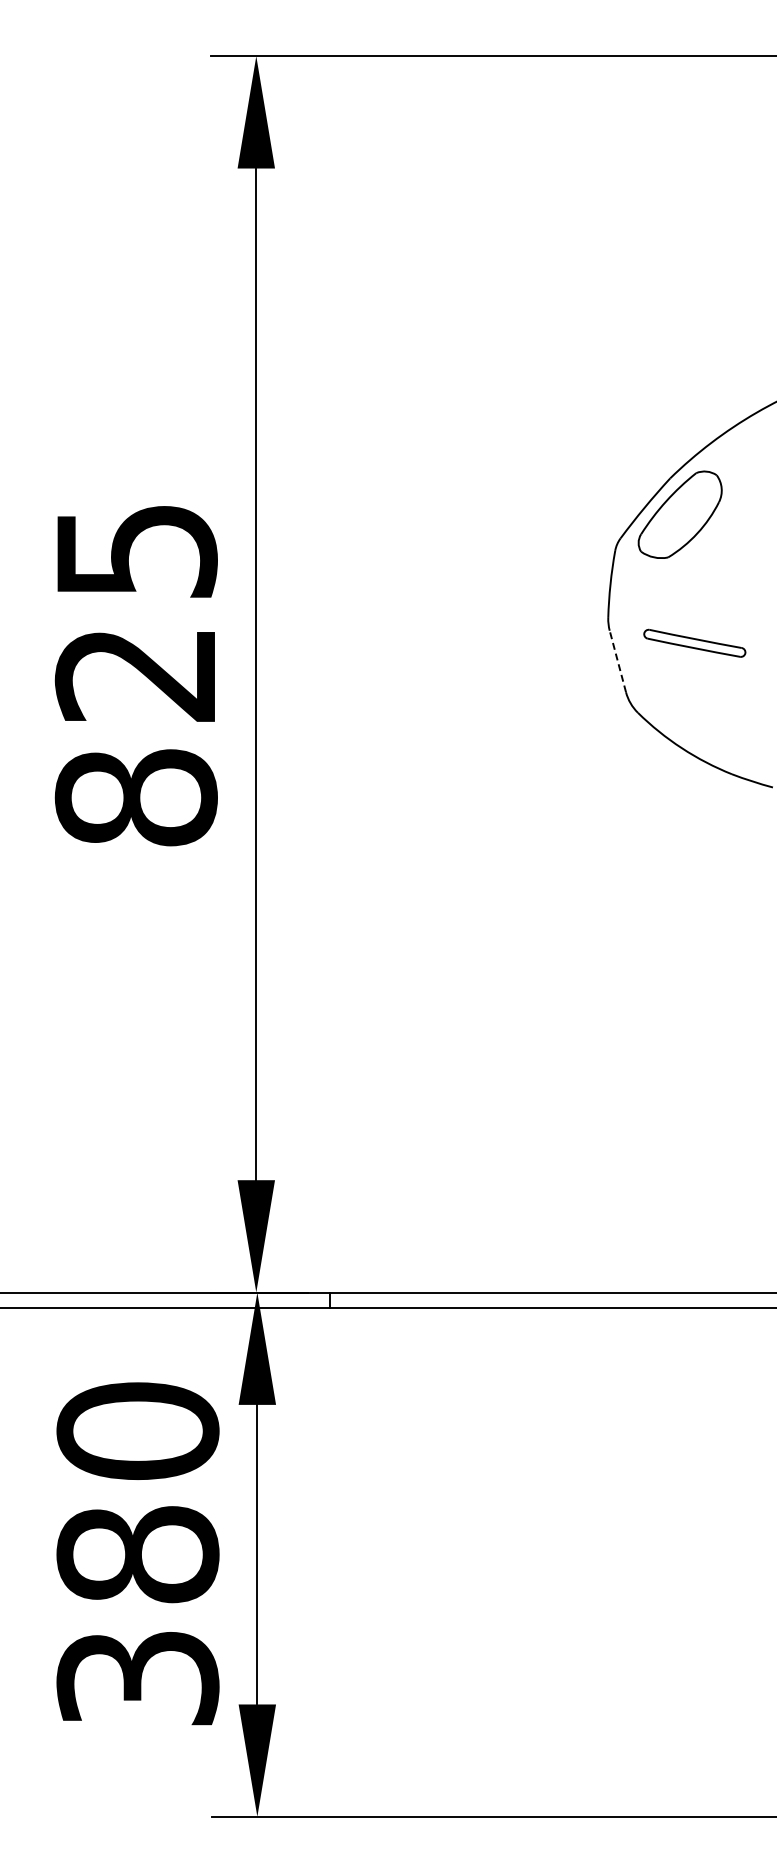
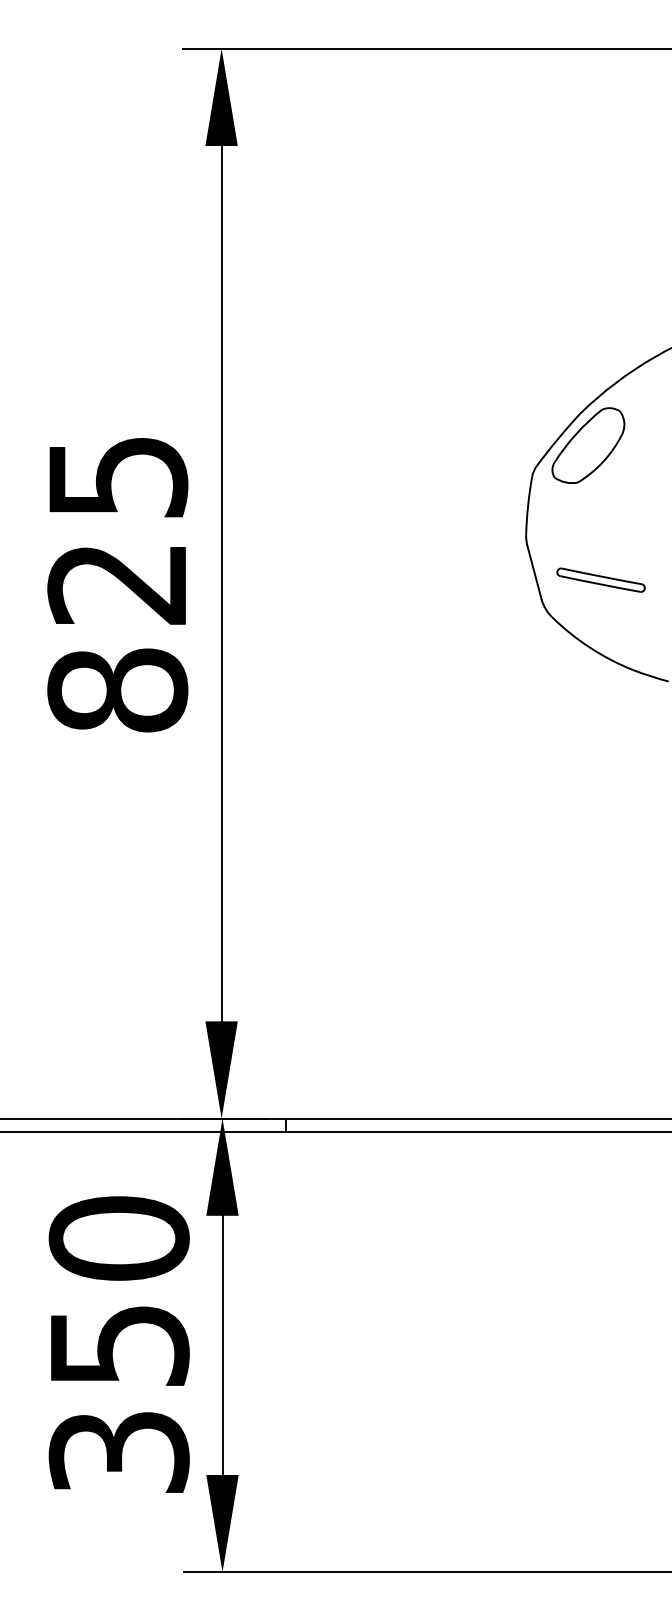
part: (694, 642) -> (600, 579), moved
line: (617, 661) -> (534, 572), dashed -> solid
text: (137, 1554) -> (118, 1345), 380 -> 350

